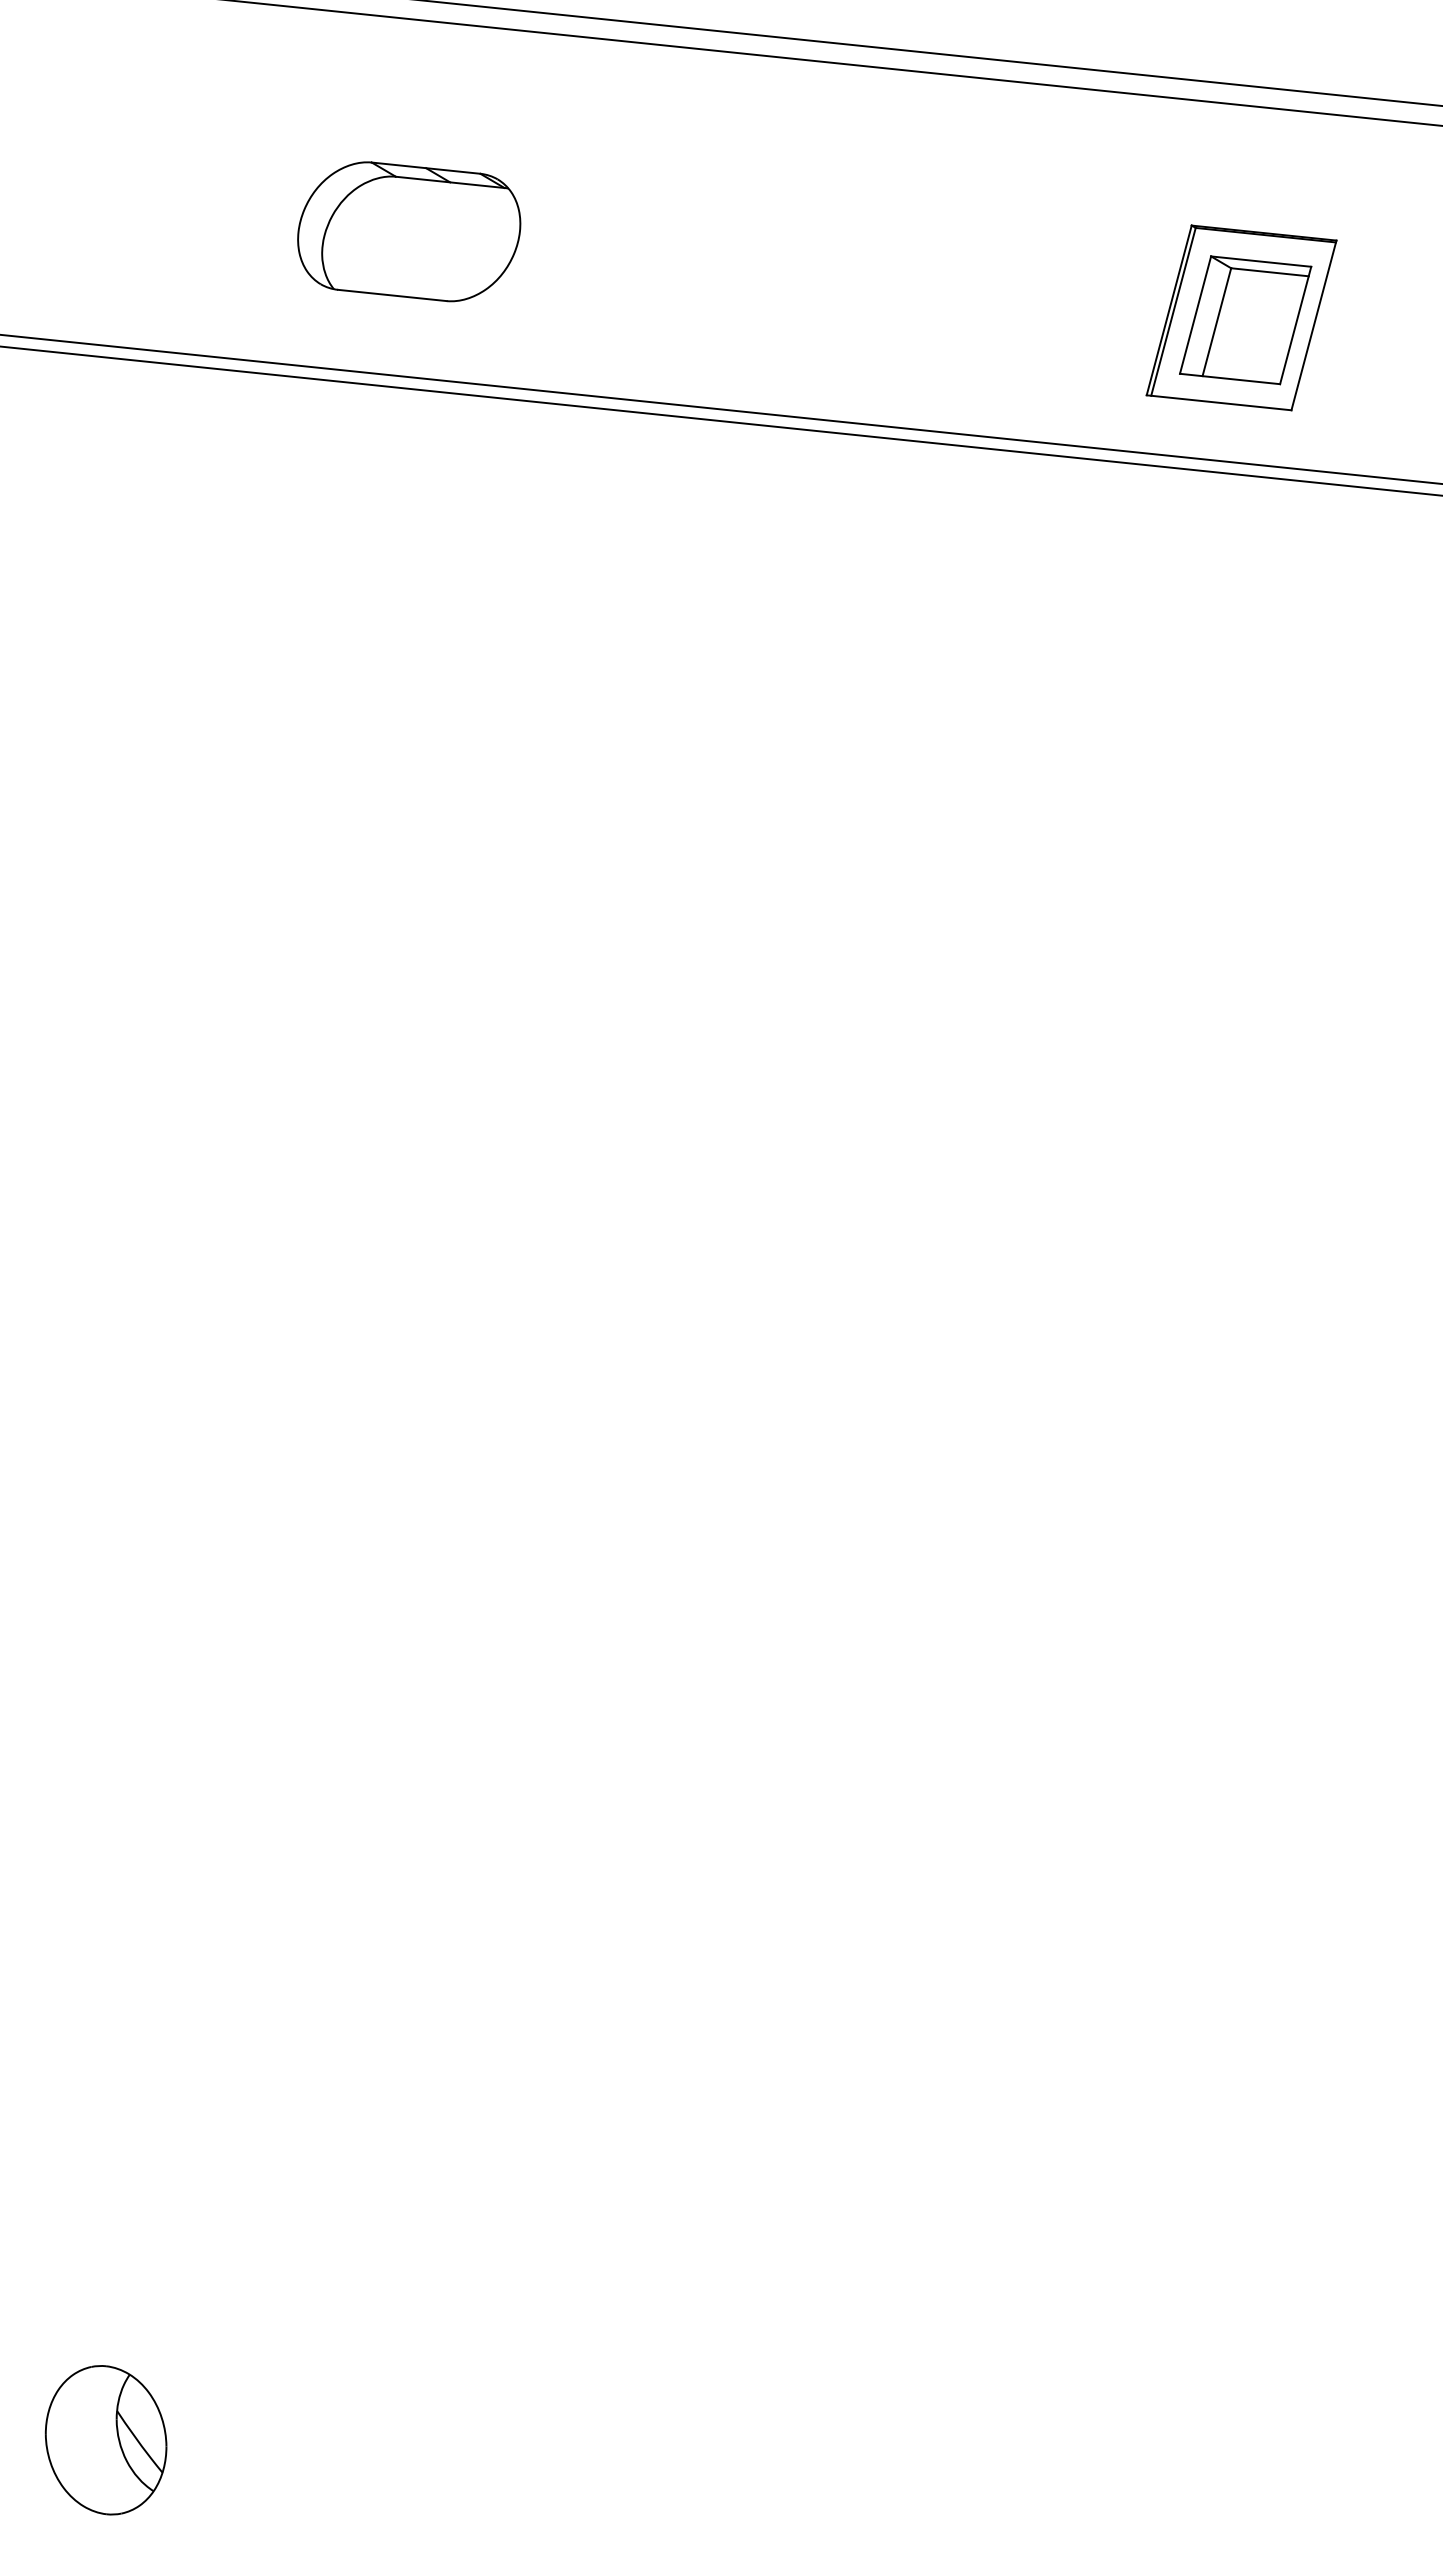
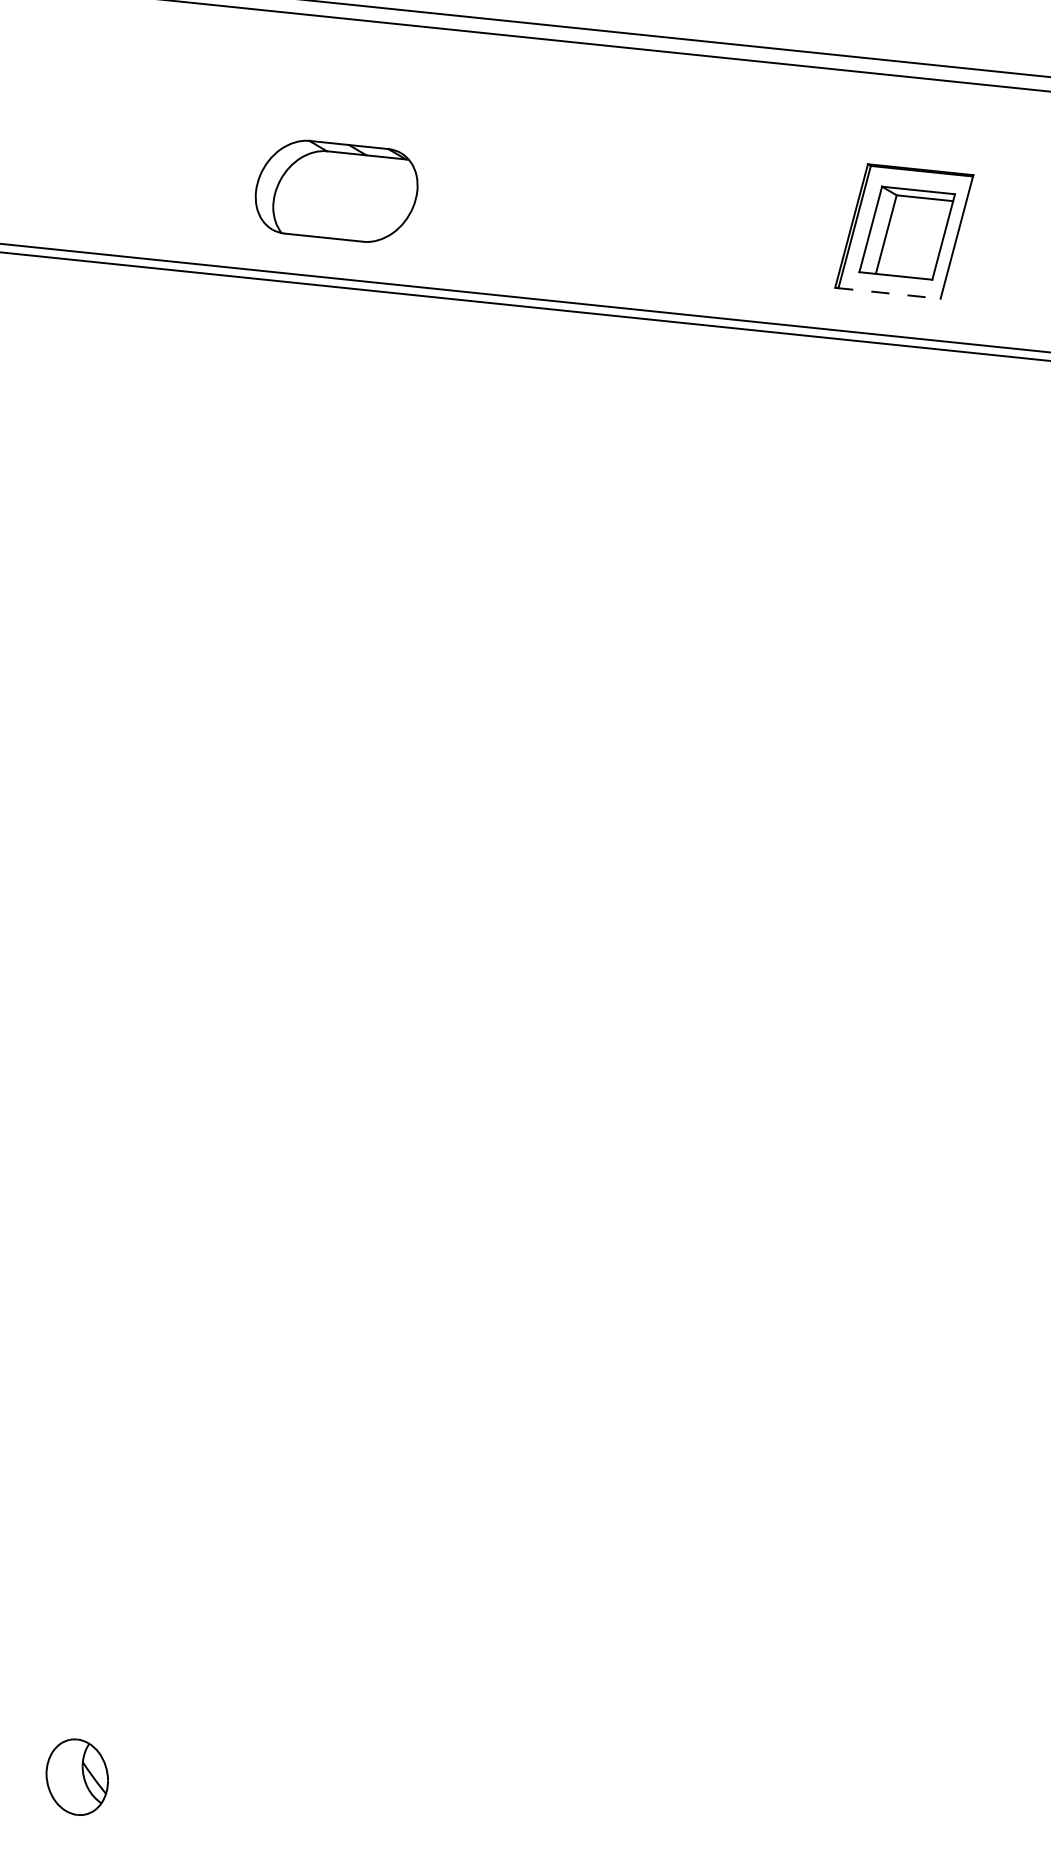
part: (409, 231) -> (336, 191), moved
line: (1219, 402) -> (888, 293), solid -> dashed
part: (105, 2440) -> (76, 1777), size x0.7

